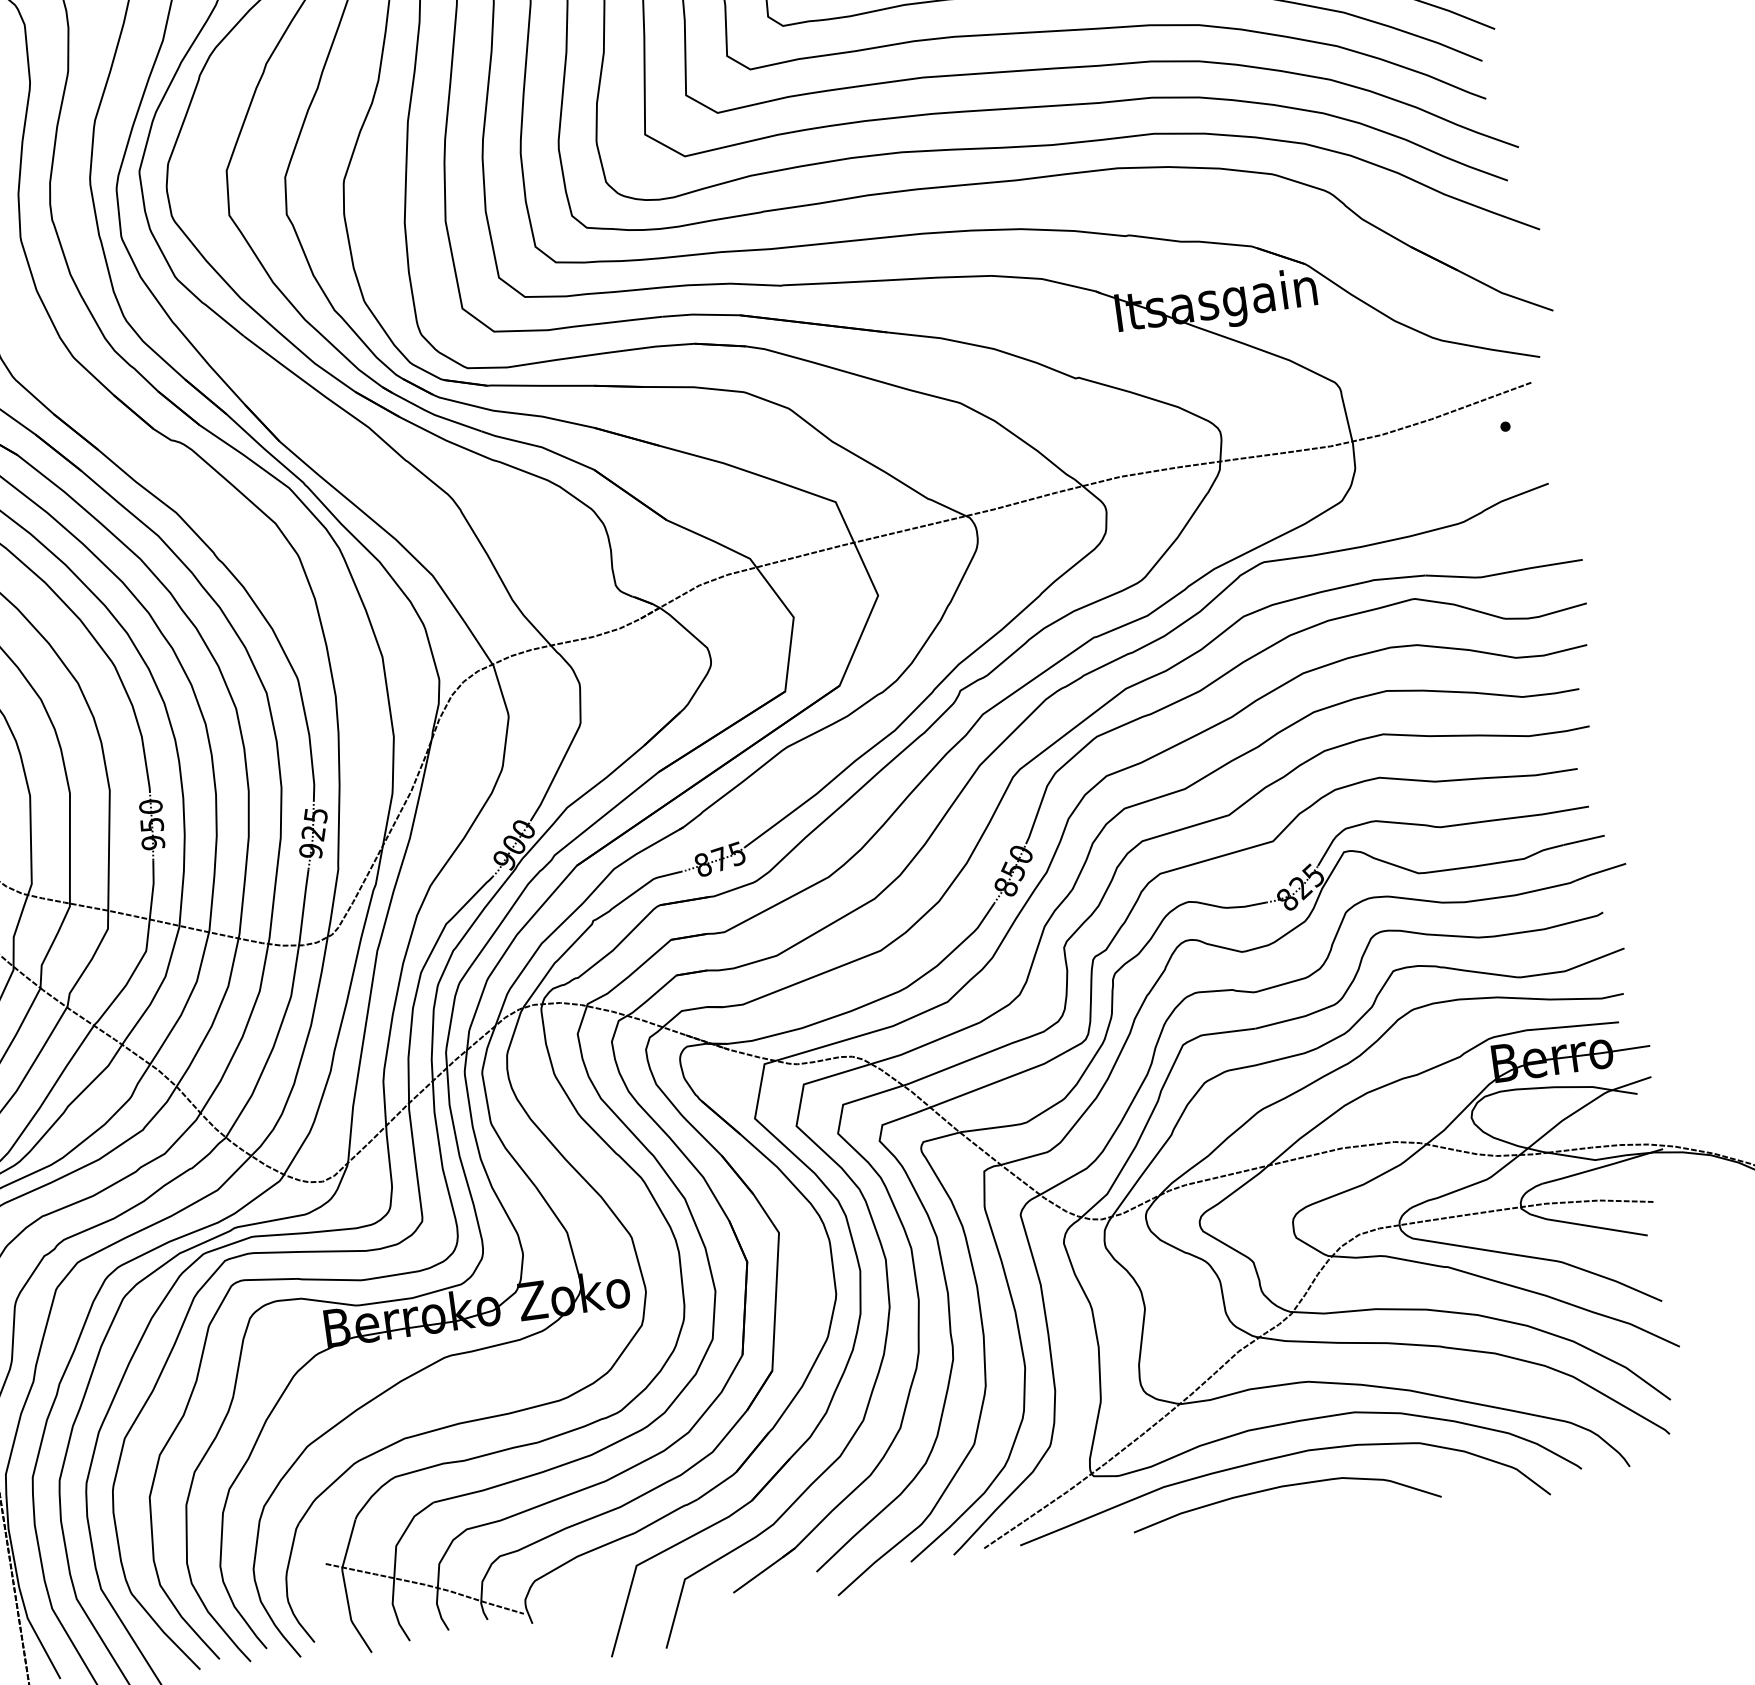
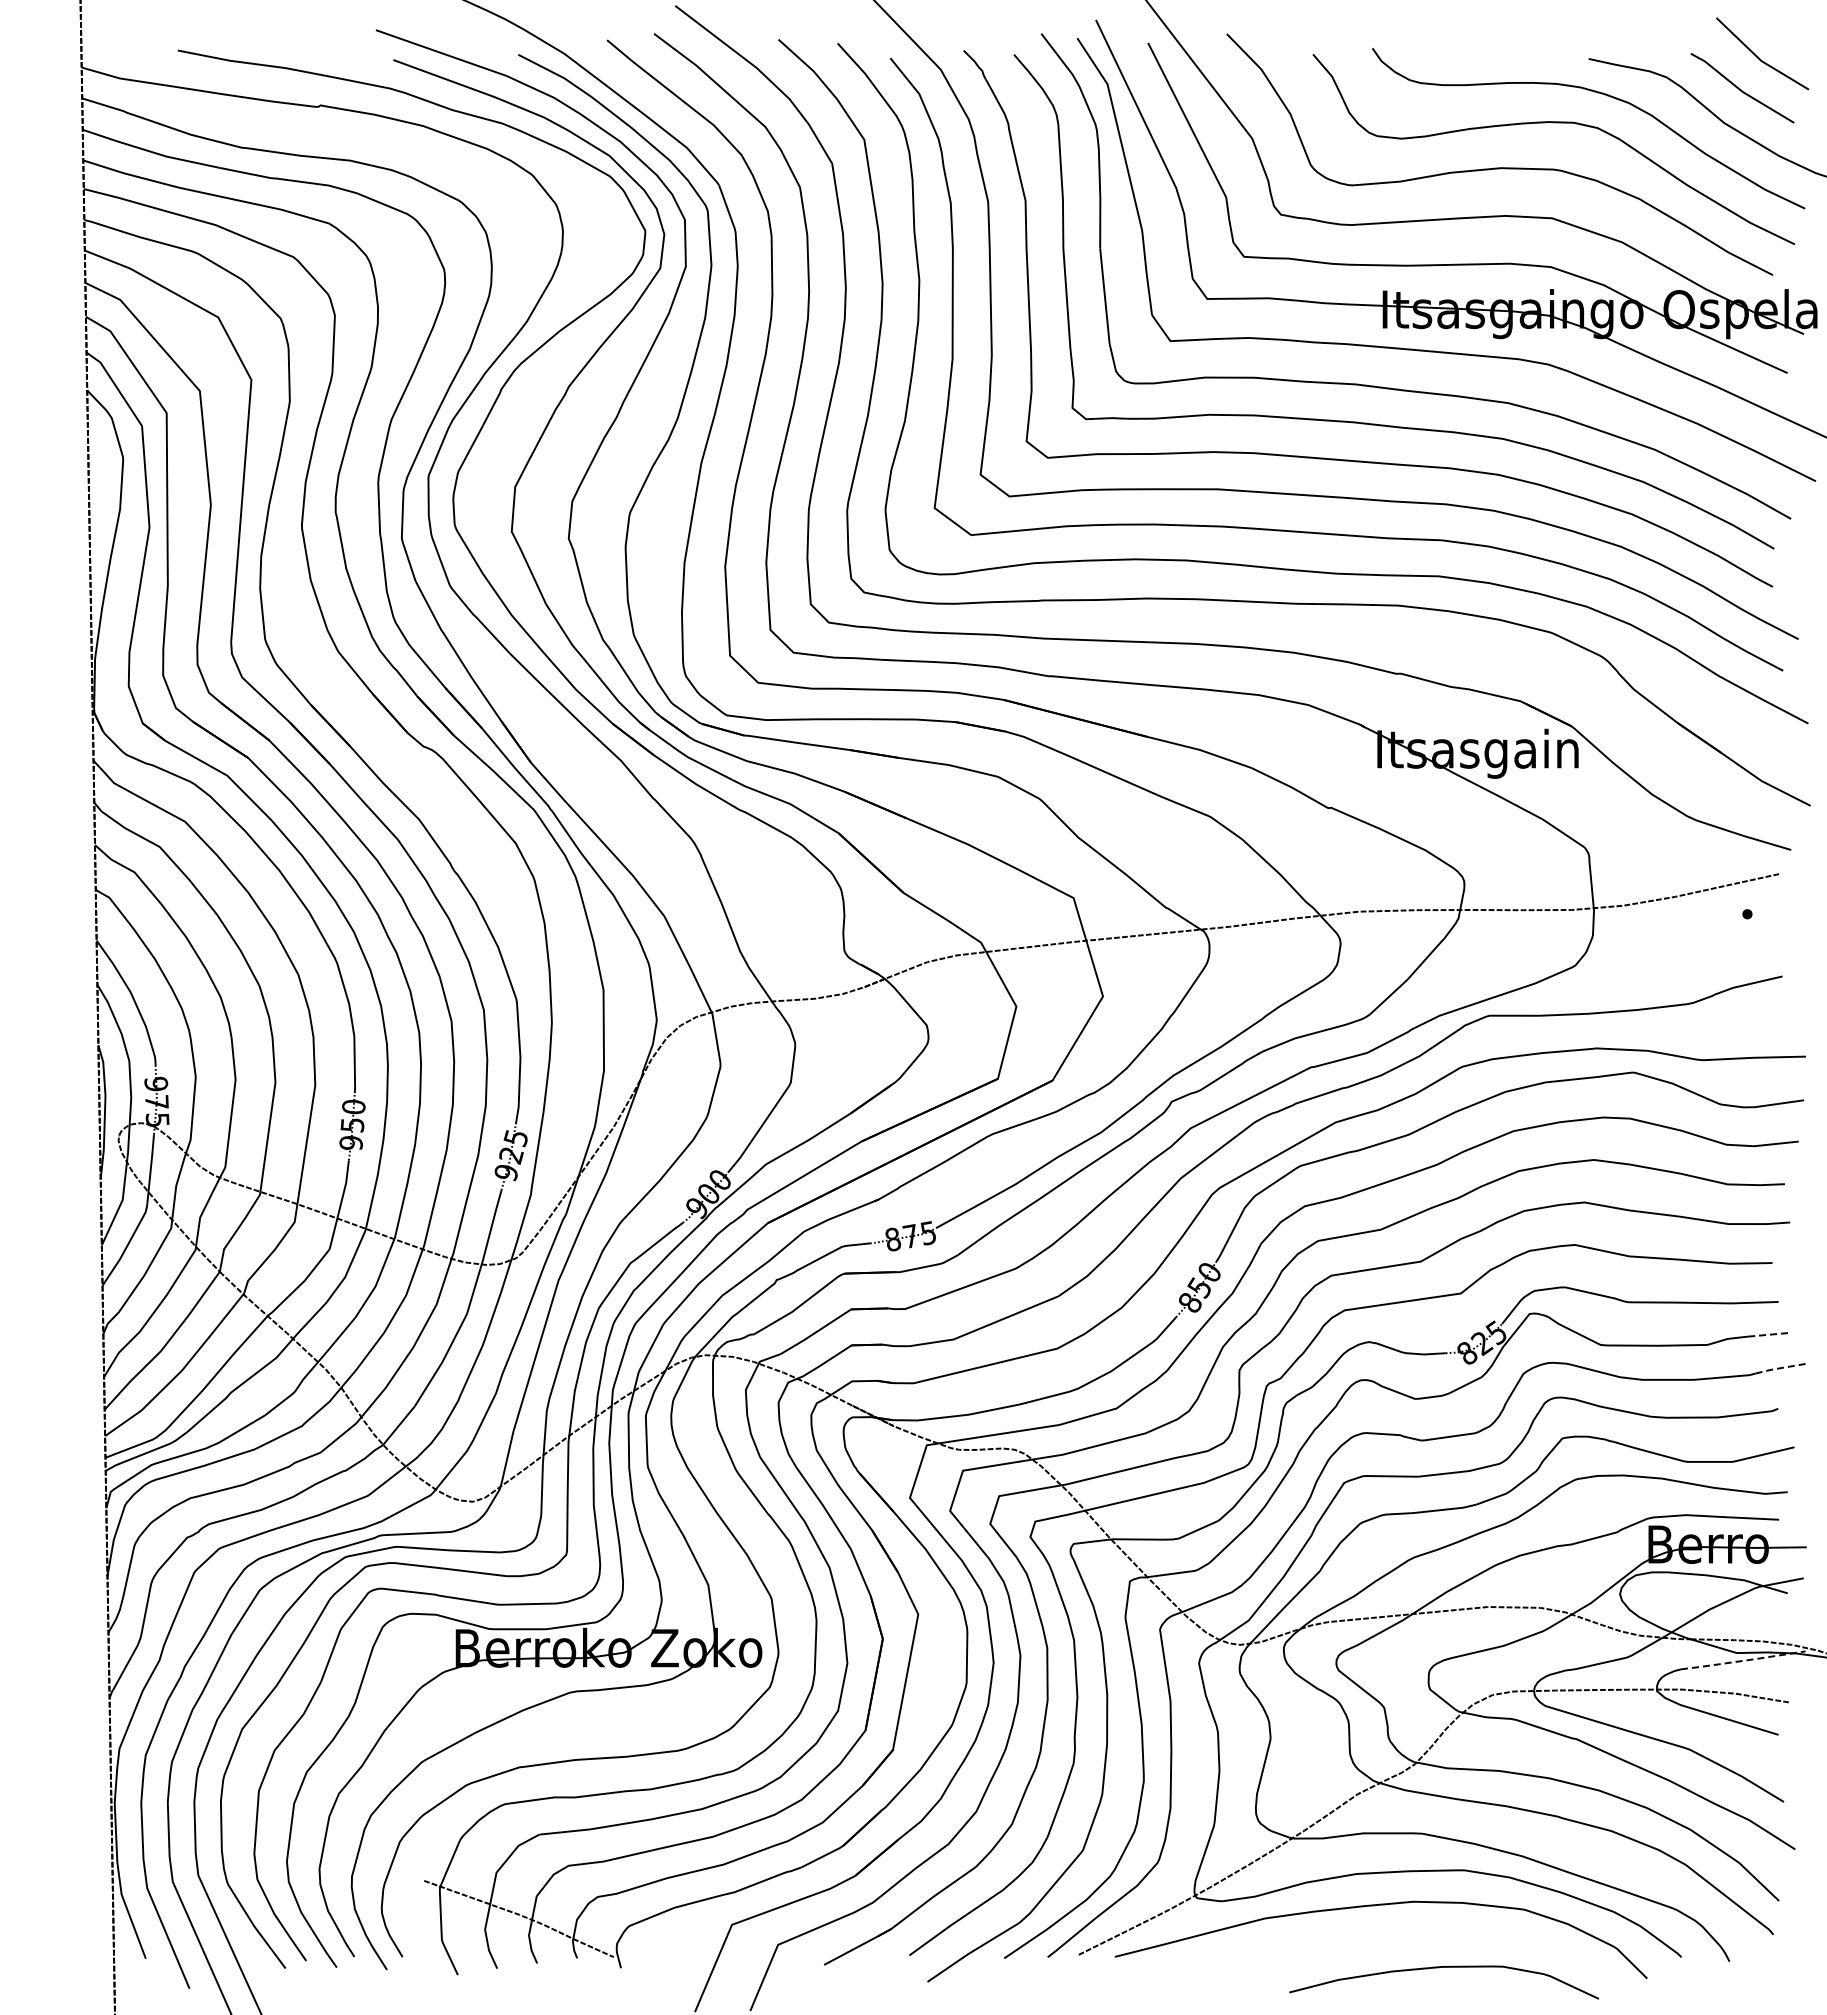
line: (1584, 840) -> (1769, 1334), solid -> dashed
line: (1600, 872) -> (1781, 1368), solid -> dashed
line: (1602, 1166) -> (1743, 1660), solid -> dashed
curve: (1284, 1486) -> (1444, 1967), moved

